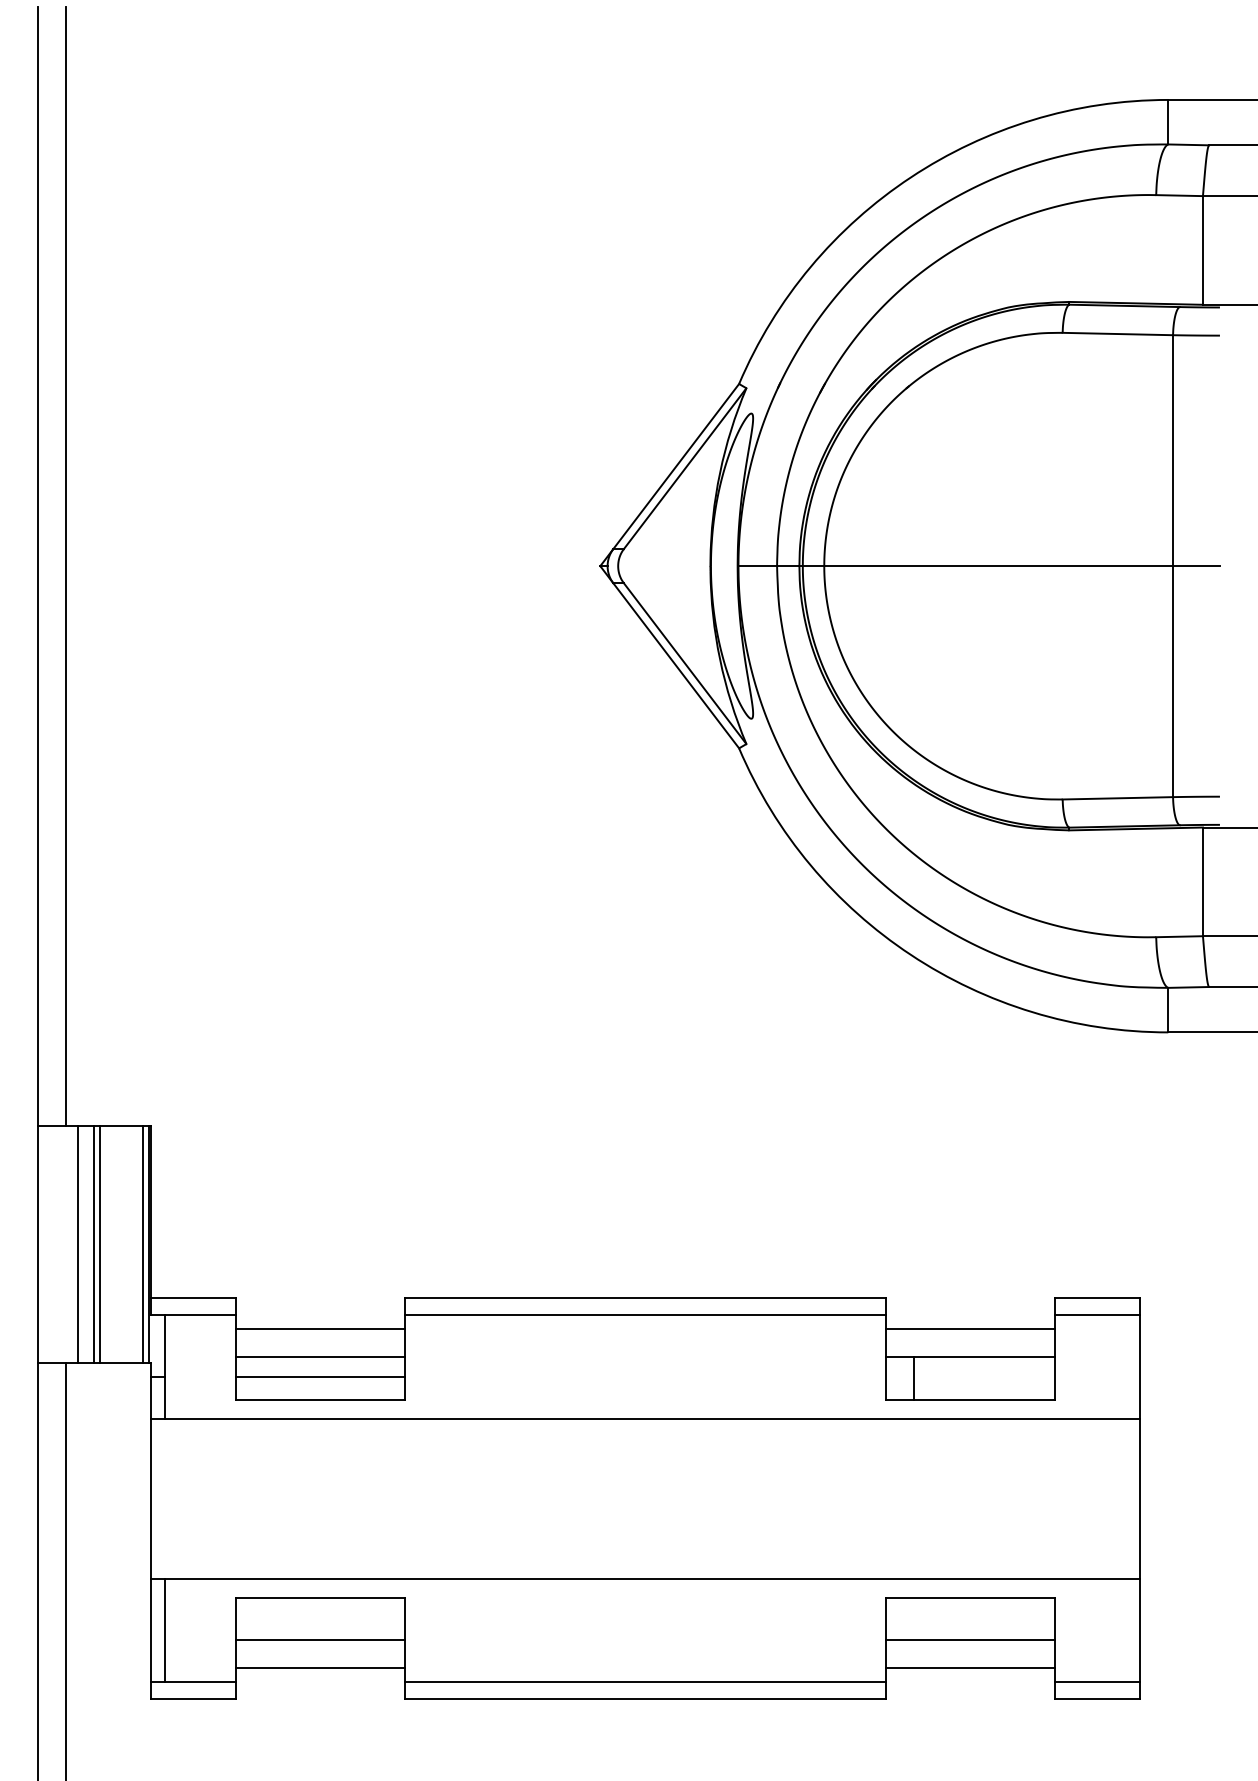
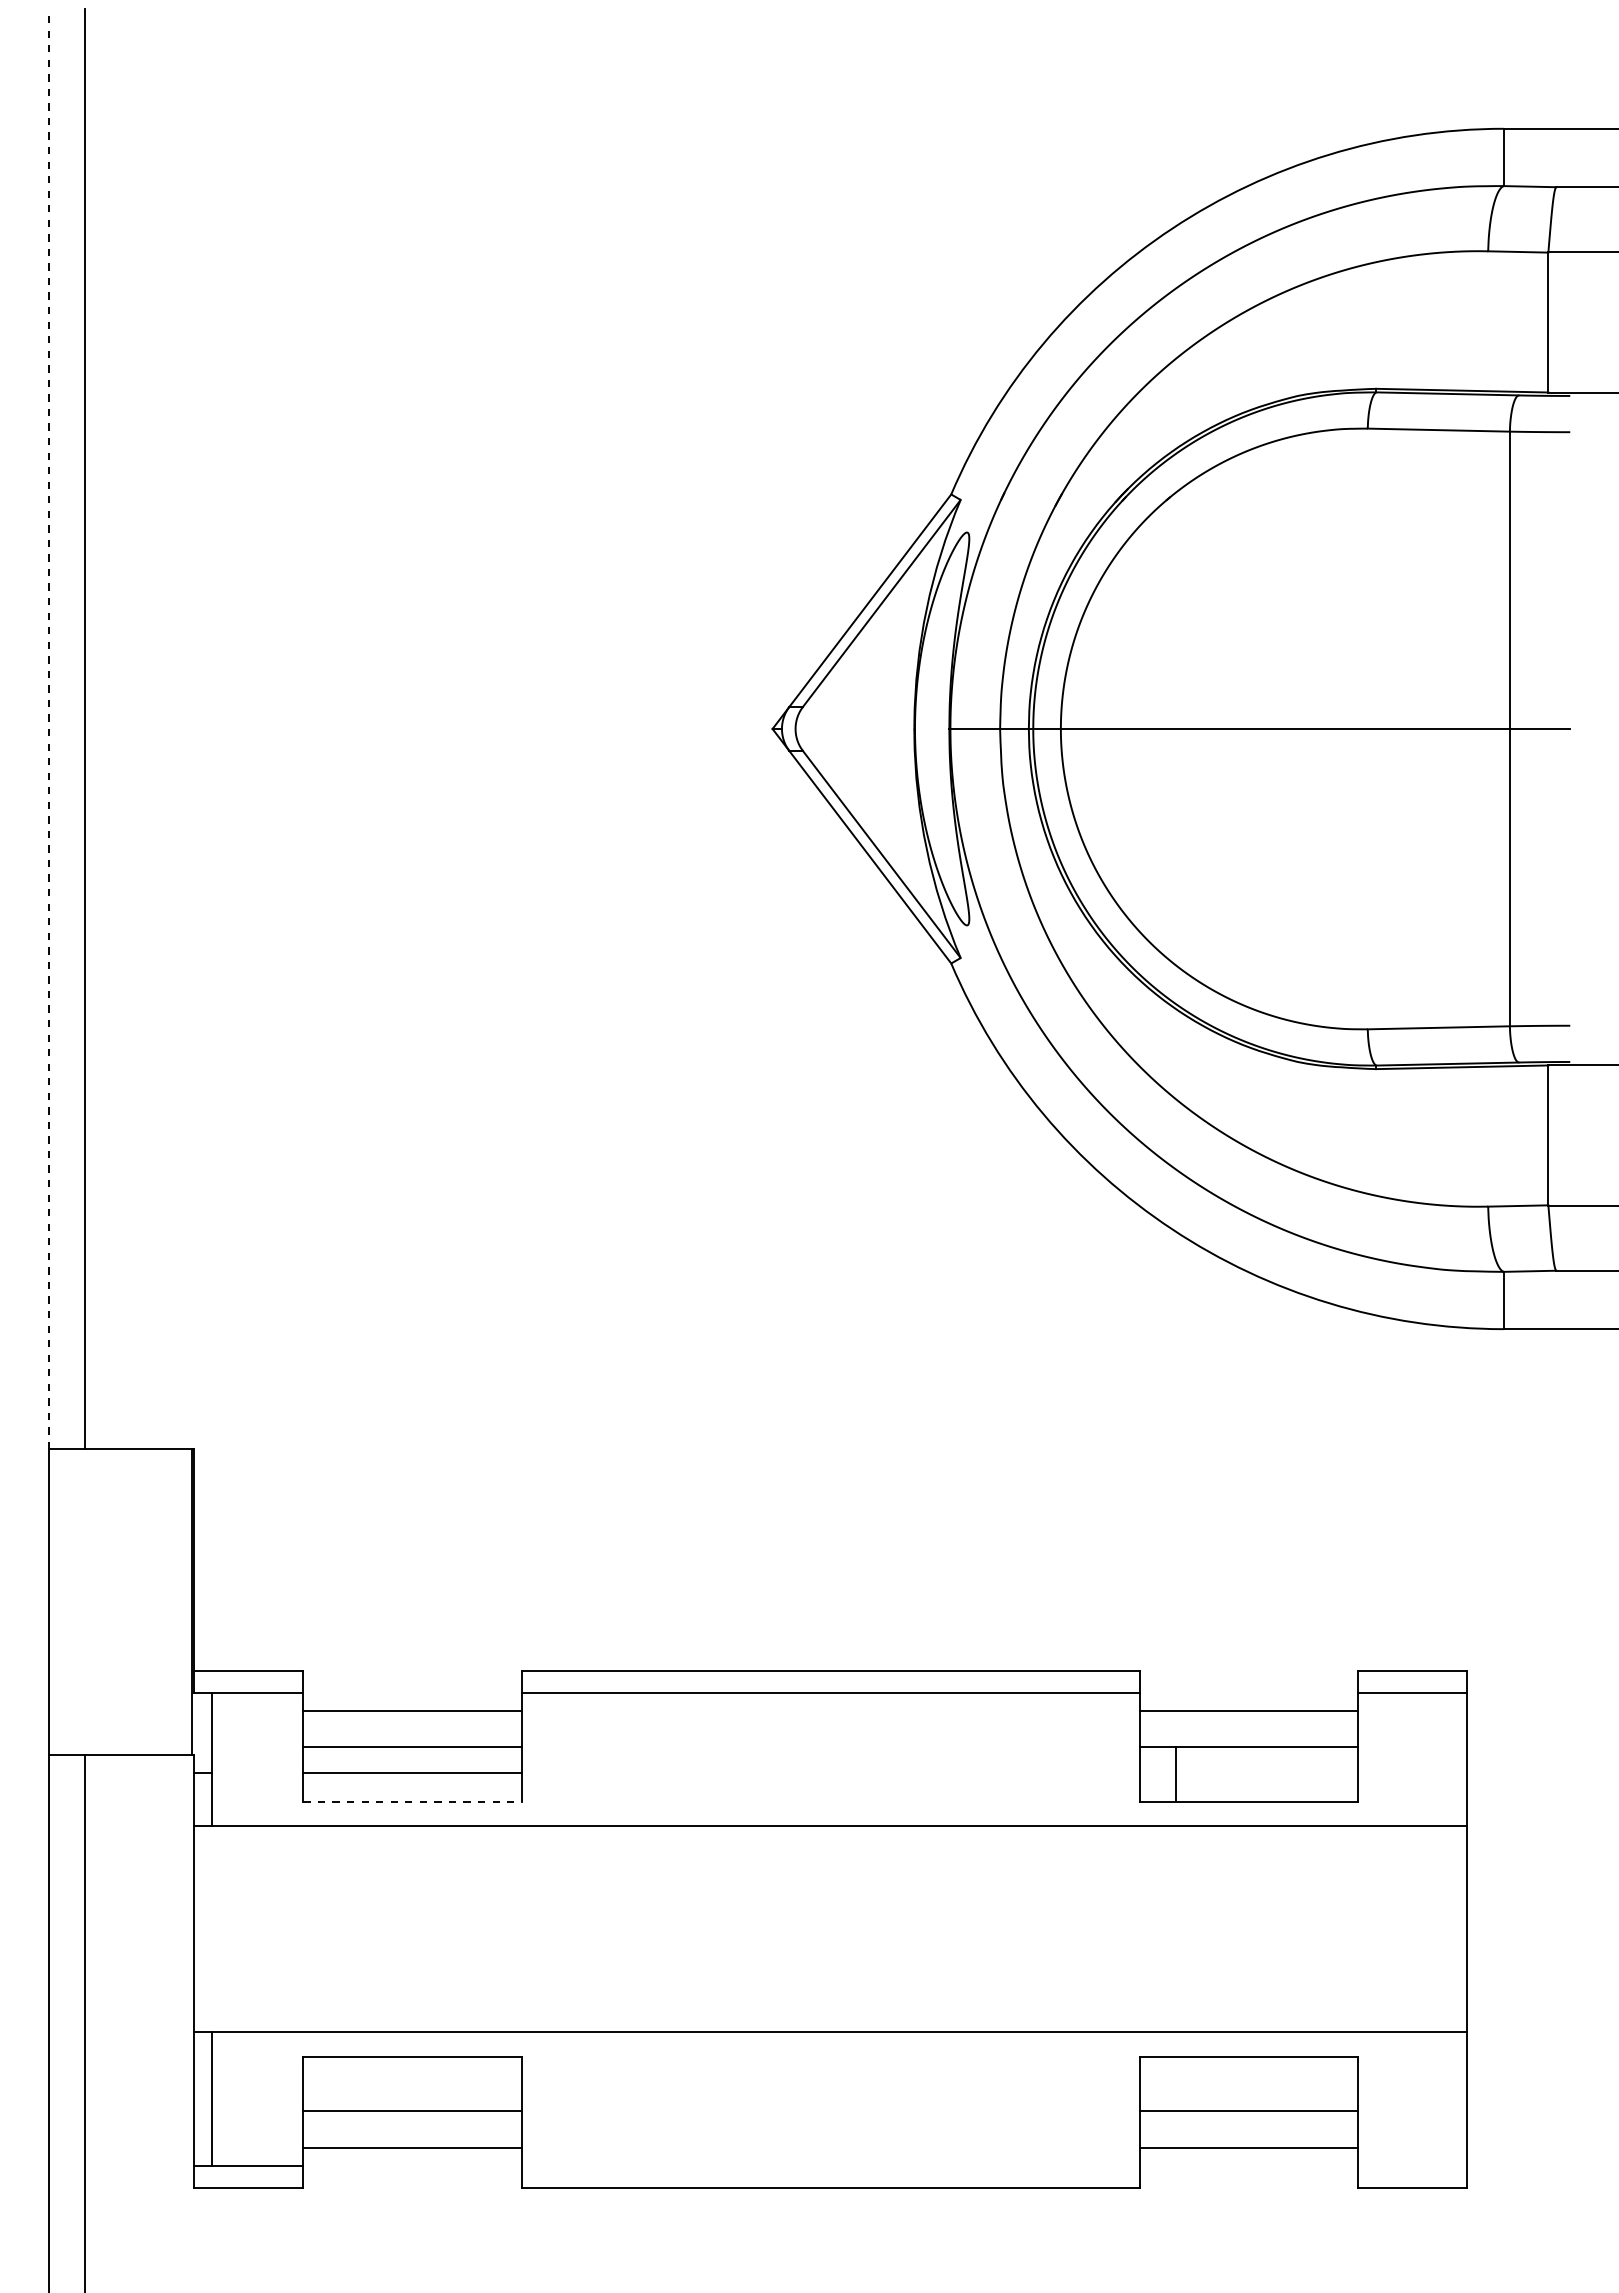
line: (37, 565) -> (48, 728), solid -> dashed
line: (77, 1243) -> (99, 1601), removed
line: (94, 1243) -> (121, 1601), removed
line: (99, 1243) -> (128, 1601), removed
line: (142, 1243) -> (183, 1601), removed
line: (320, 1400) -> (412, 1802), solid -> dashed
line: (645, 1682) -> (830, 2165), removed
line: (1097, 1682) -> (1412, 2165), removed

